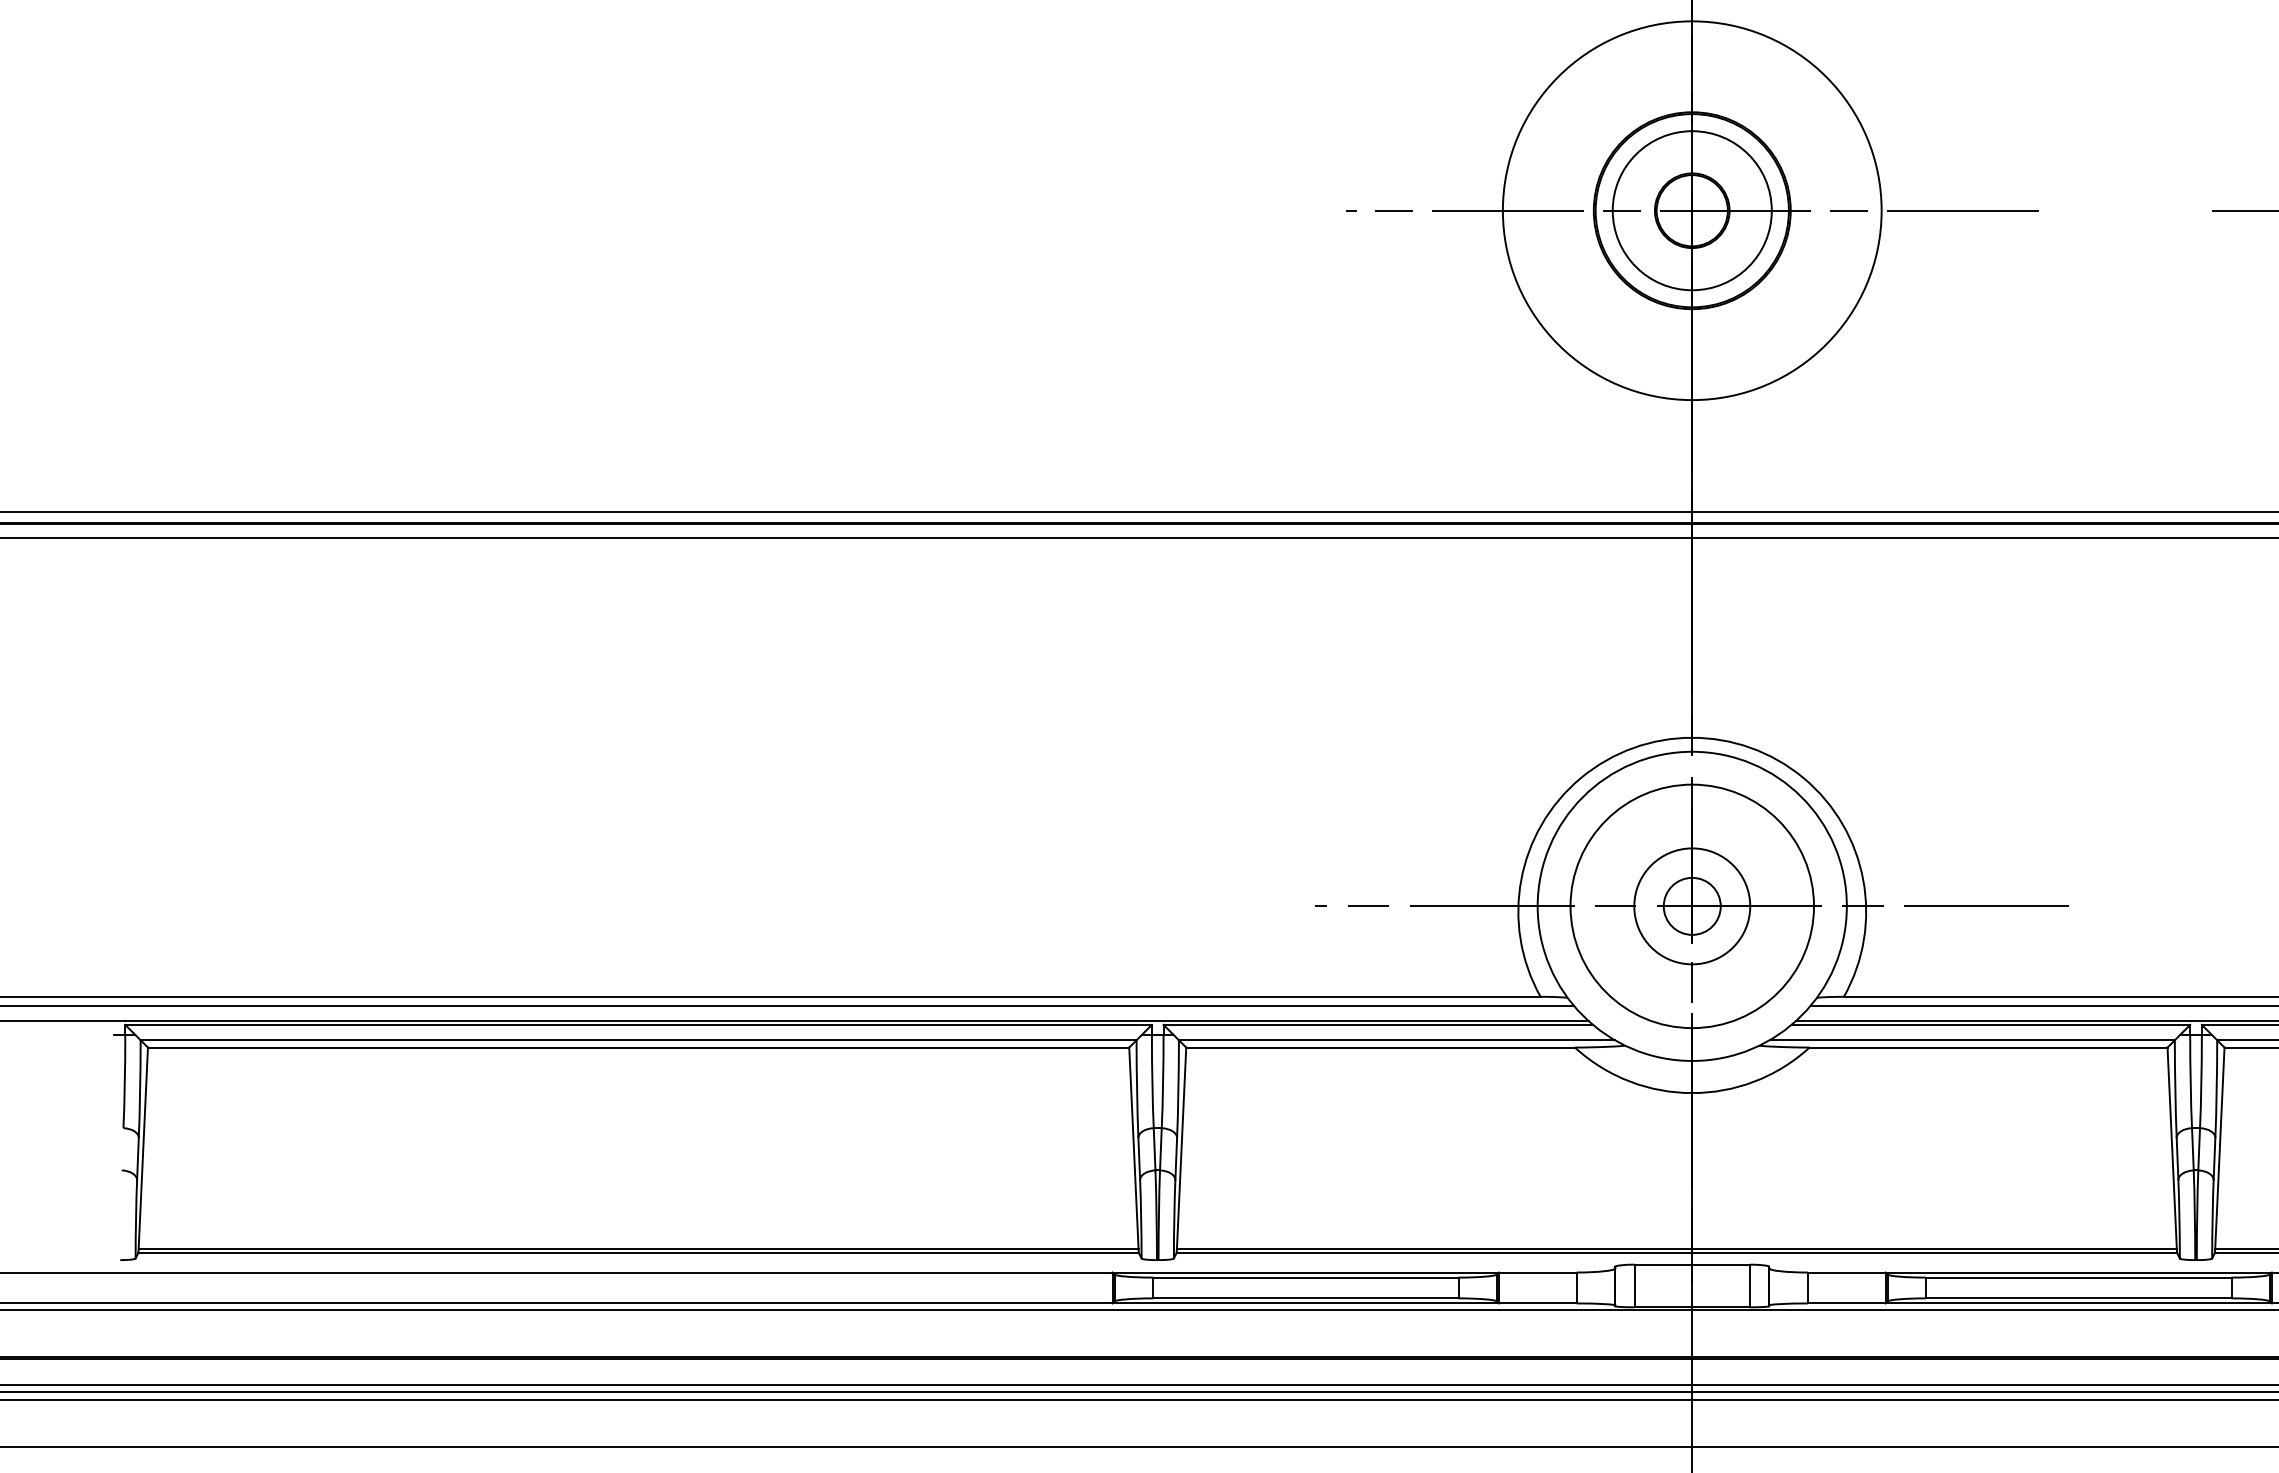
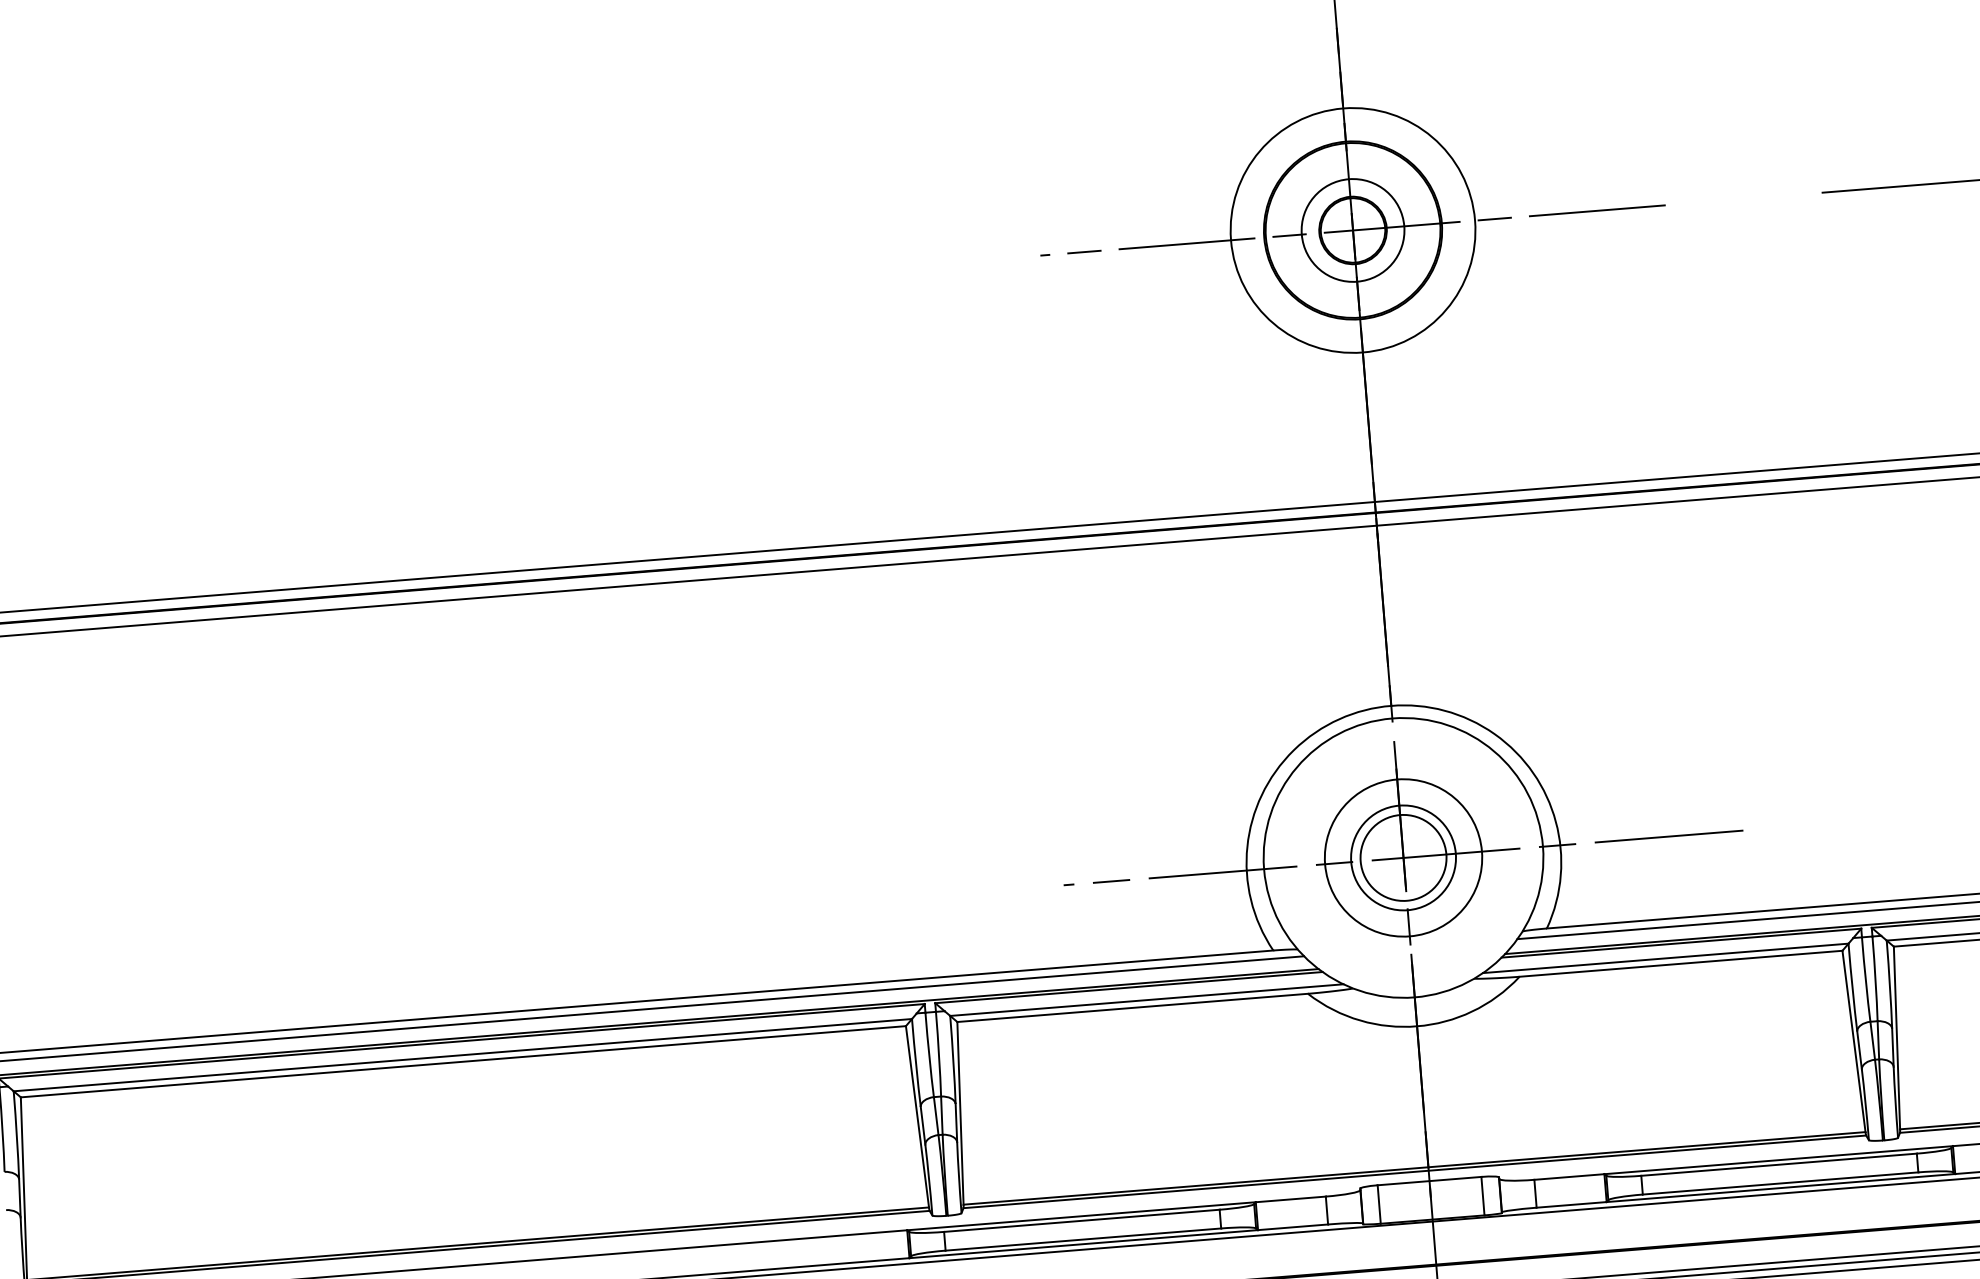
circle: (1692, 210) -> (1353, 230), size x0.71
circle: (1692, 210) -> (1353, 230), size x0.71
circle: (1691, 905) -> (1402, 857), size x1.67
circle: (1692, 906) -> (1403, 858), size x0.71

